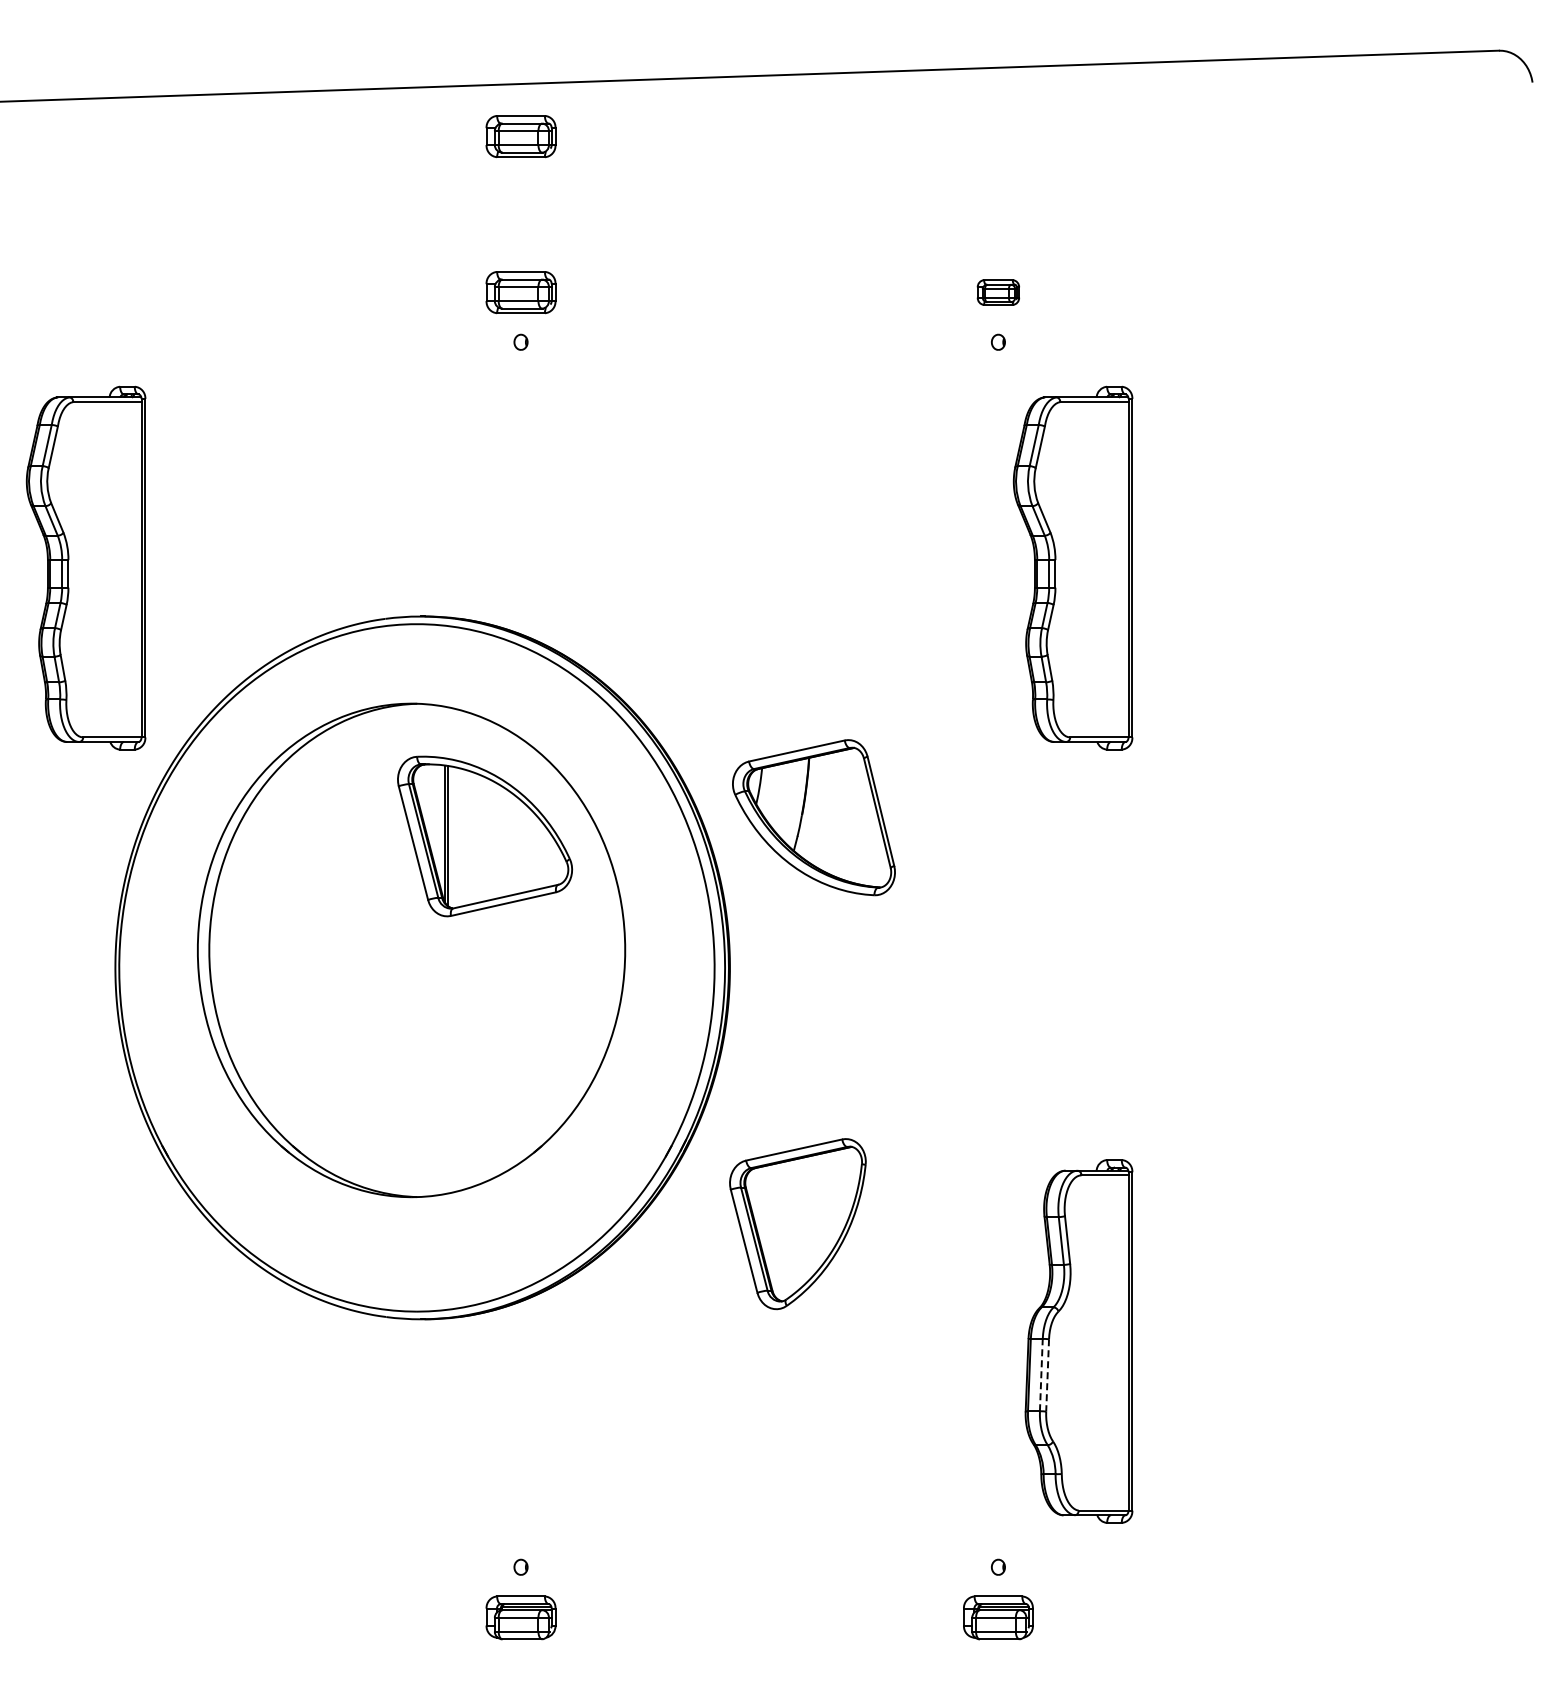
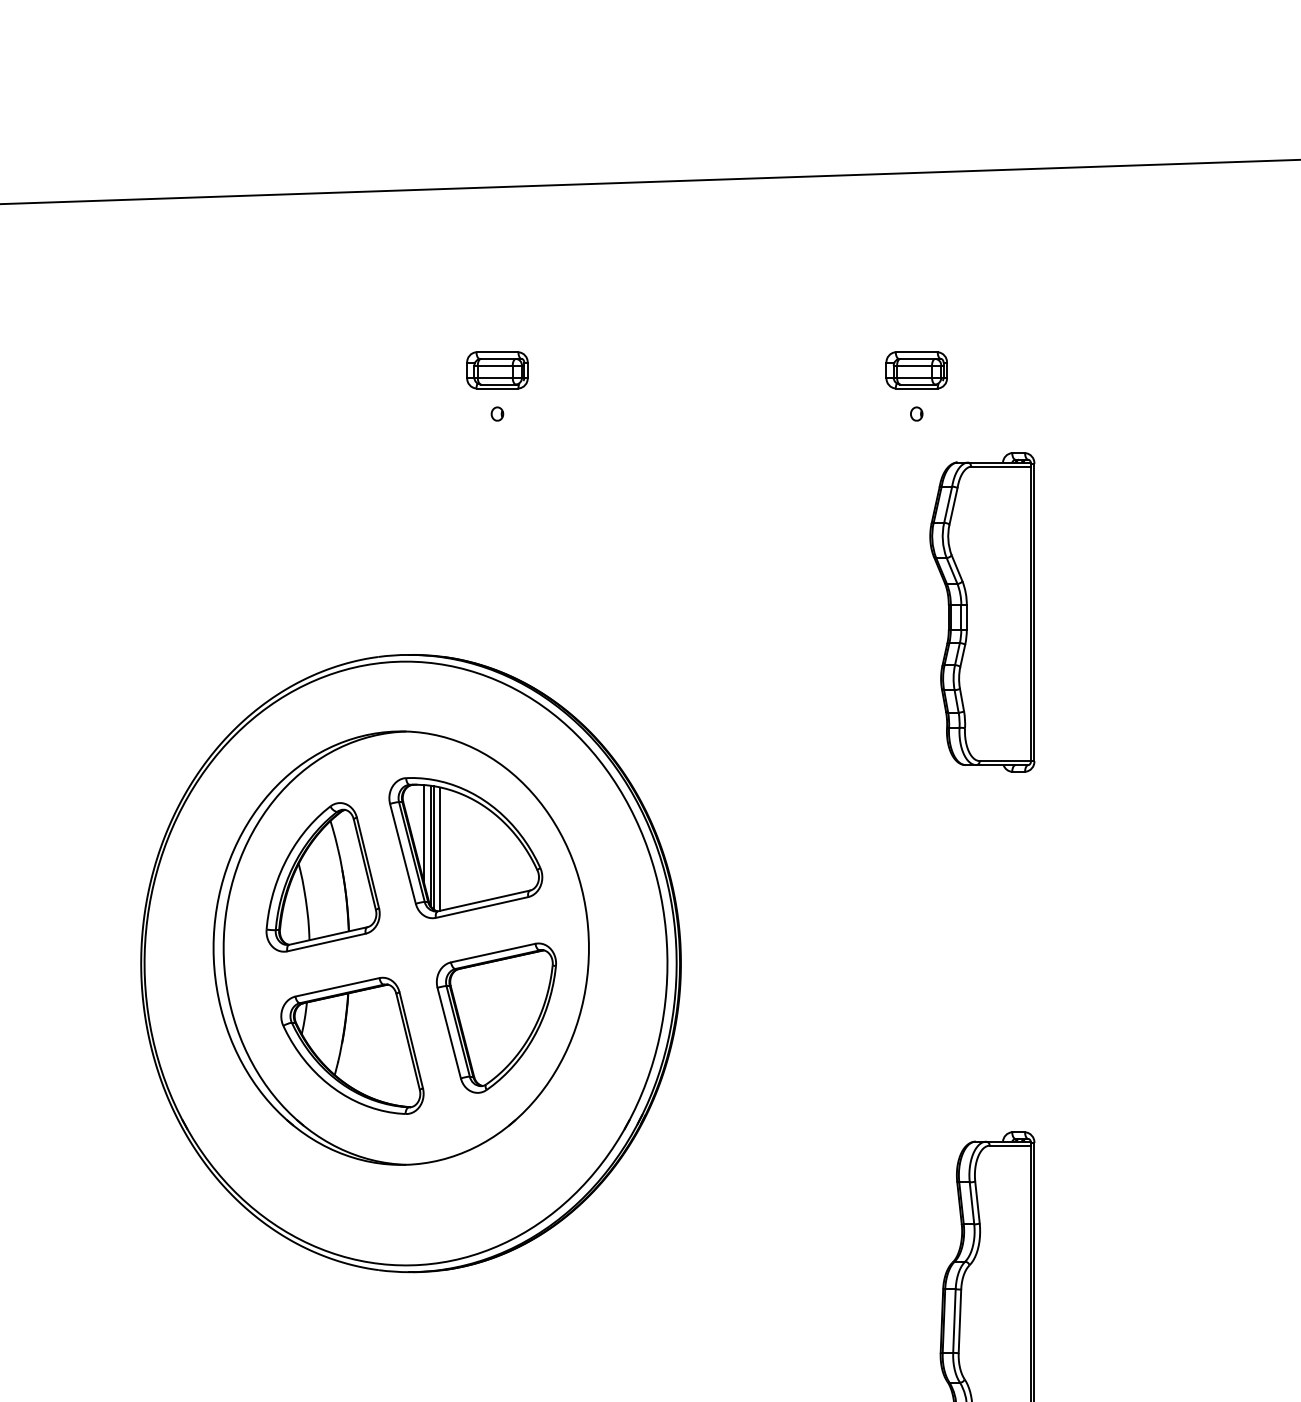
part: (520, 136) -> (496, 233), removed
part: (998, 292) -> (916, 370), size x1.67
part: (85, 567) -> (114, 611), removed
part: (813, 817) -> (352, 1045), moved
line: (437, 820) -> (424, 834), added
line: (456, 837) -> (440, 848), added
part: (322, 869) -> (323, 877), added
part: (797, 1224) -> (496, 1018), moved
line: (1041, 1374) -> (954, 1320), dashed -> solid
line: (1047, 1375) -> (959, 1321), dashed -> solid

